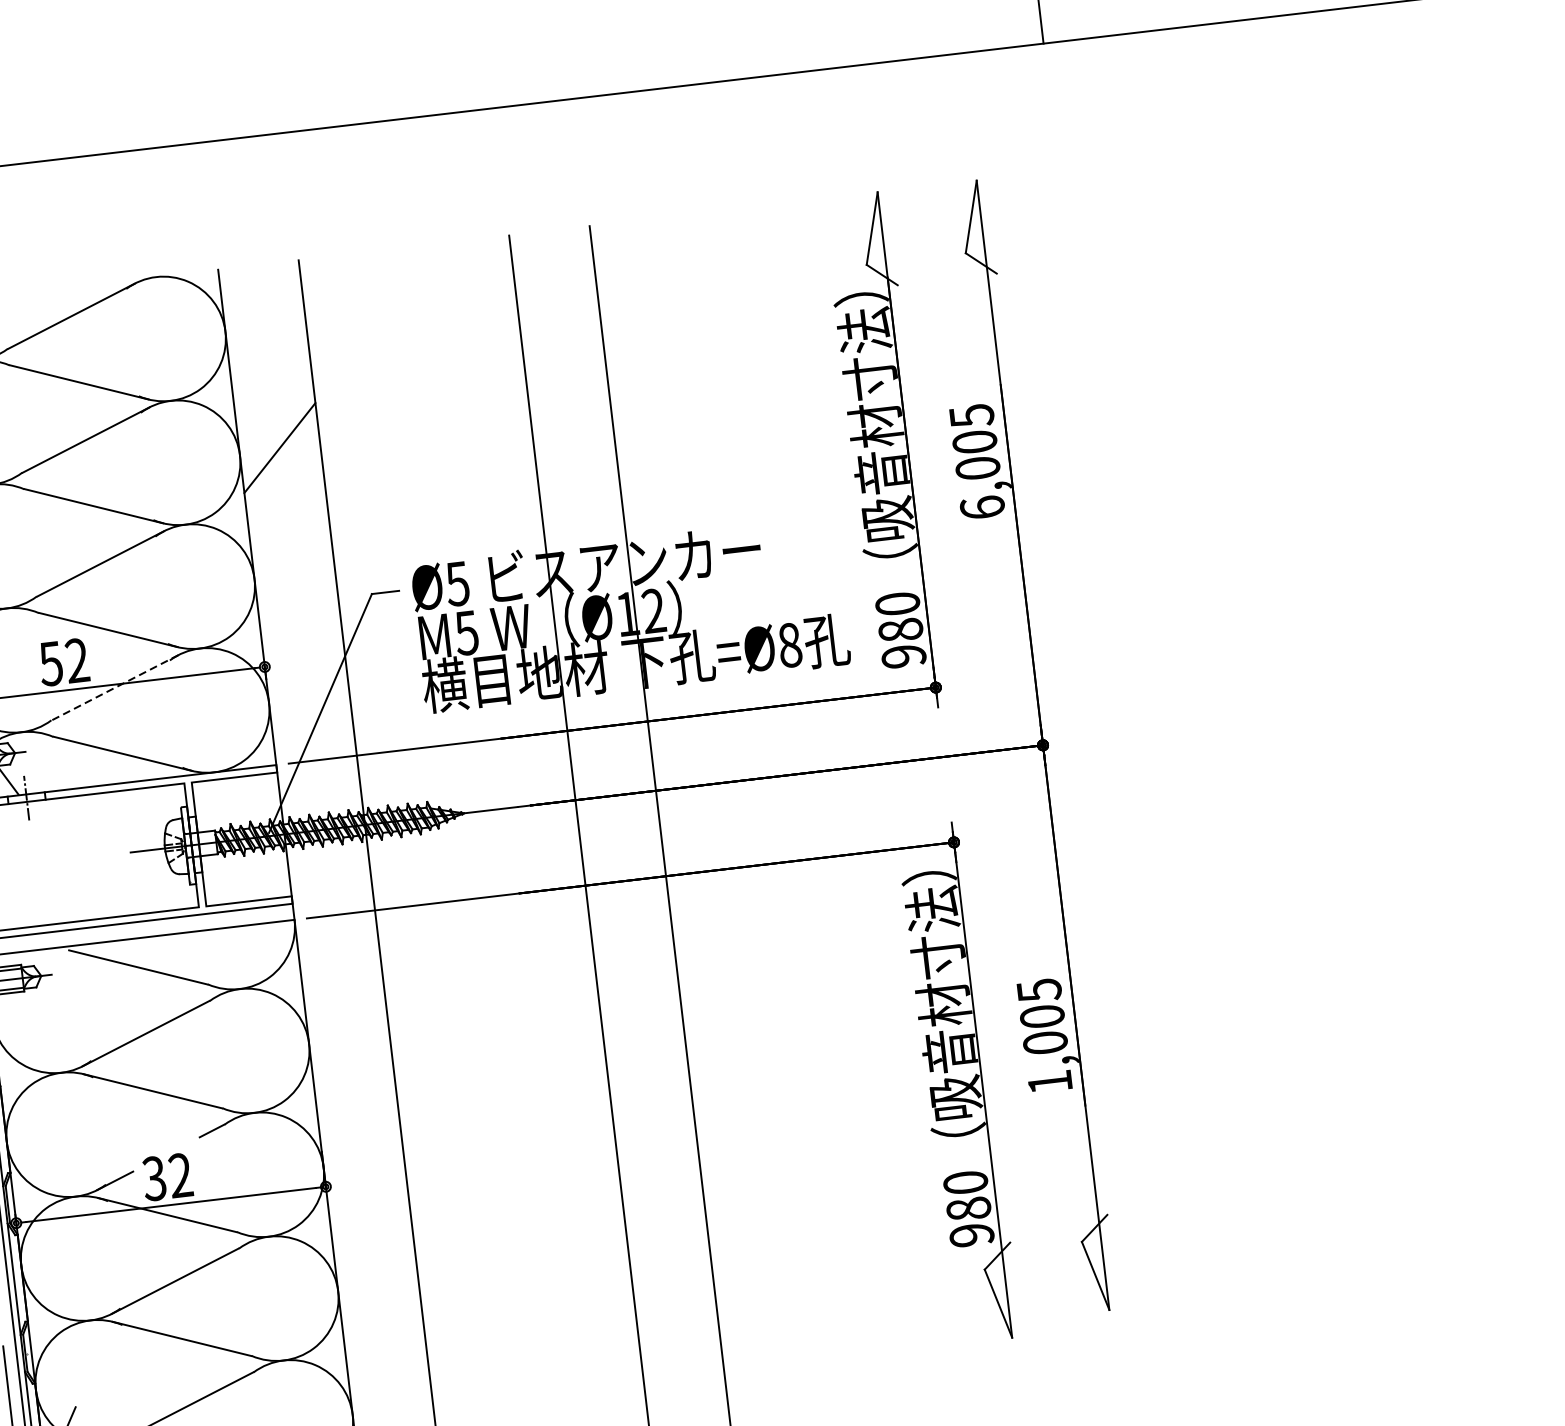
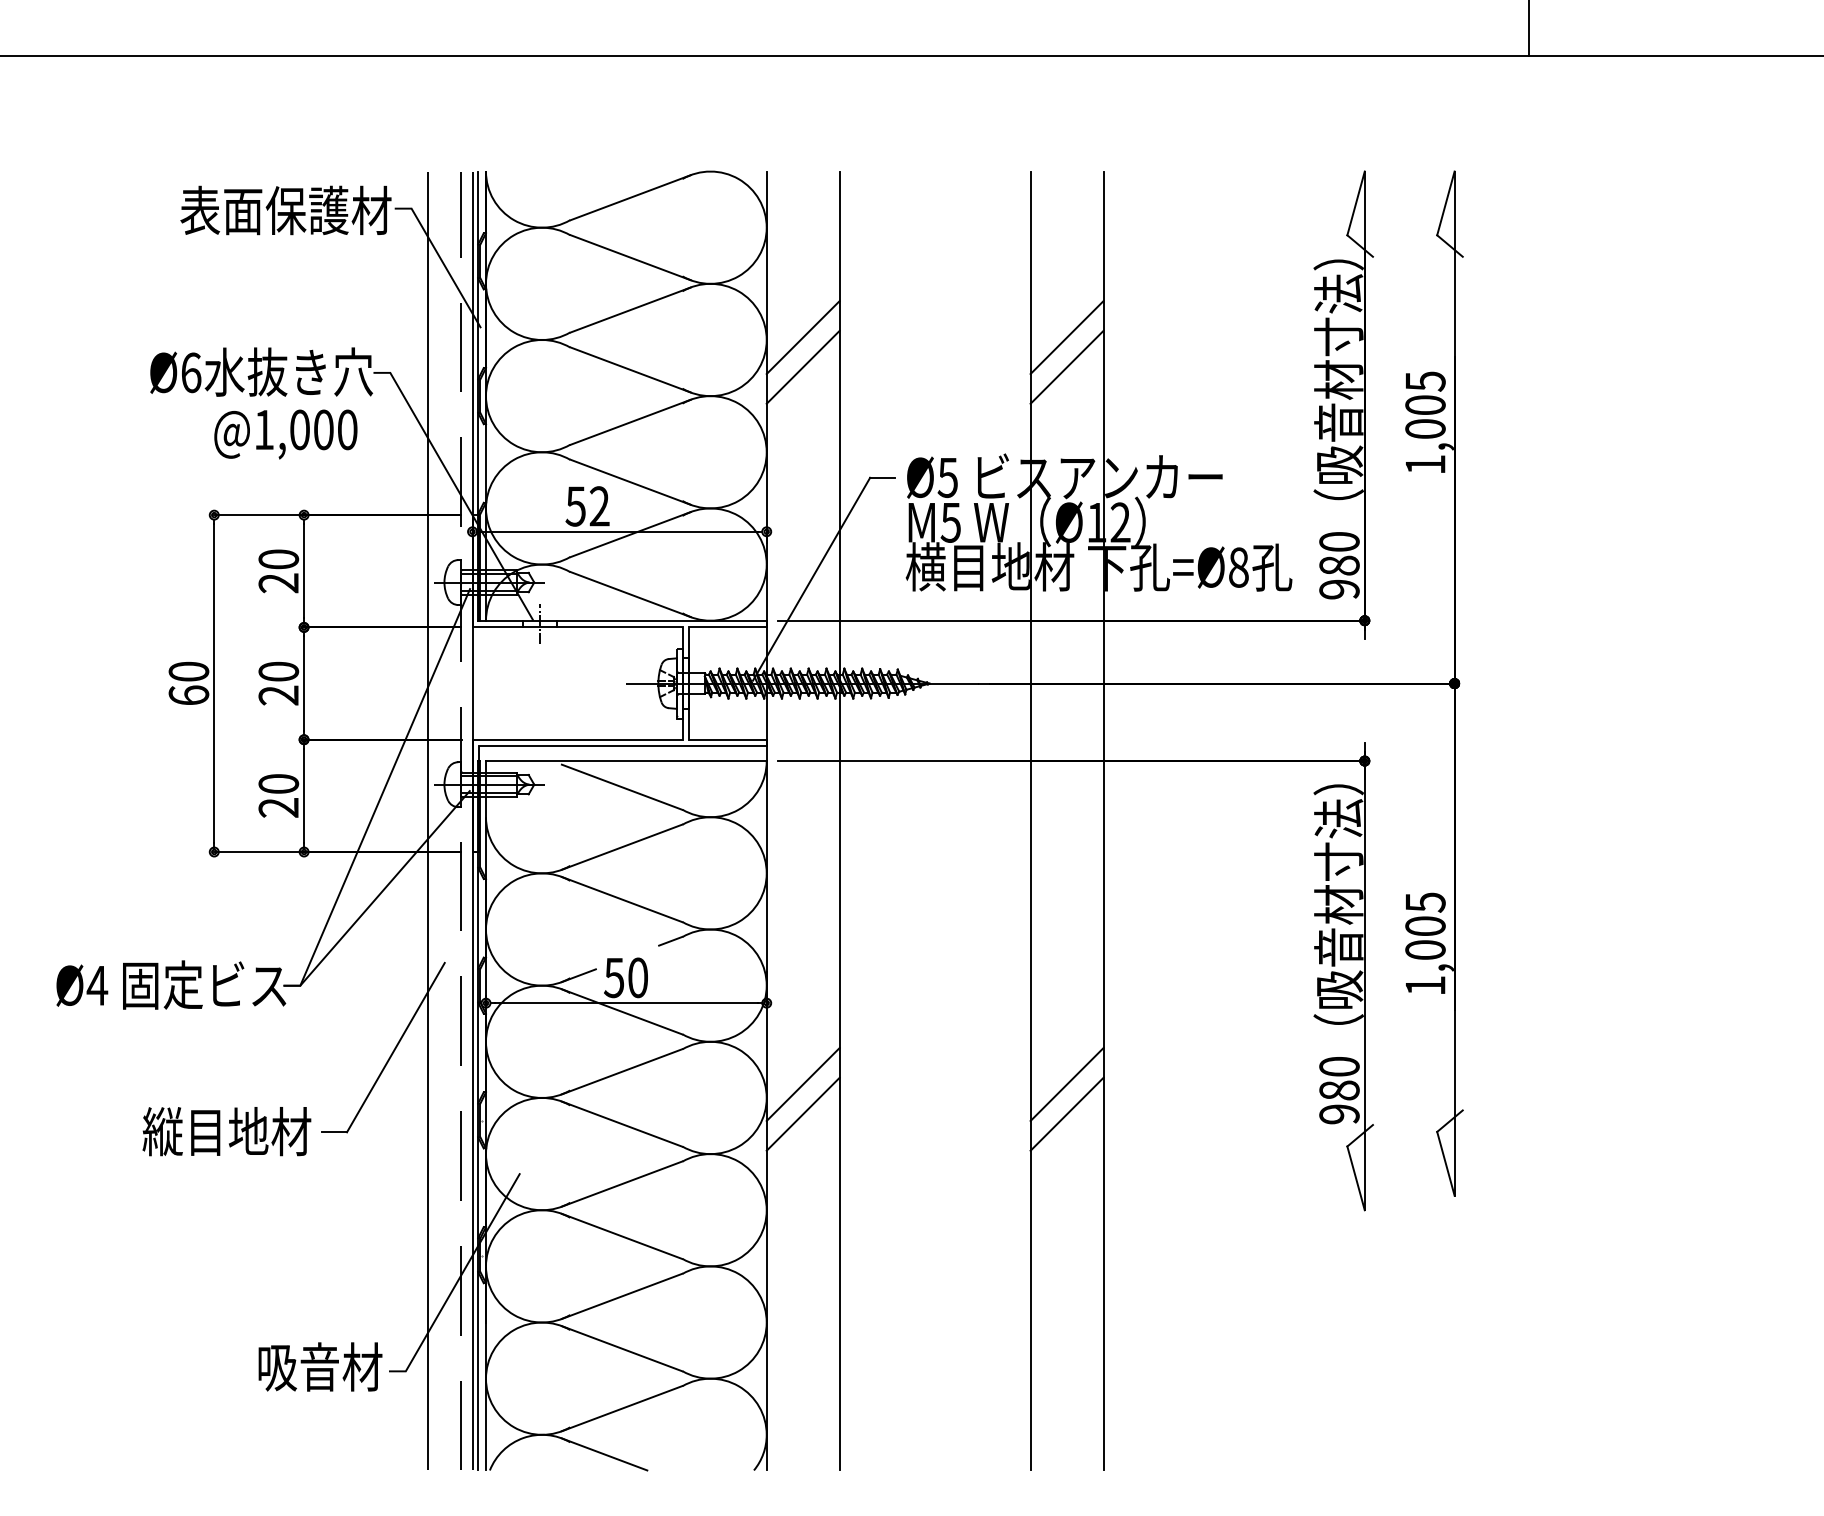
line: (570, 413) -> (1066, 337), added
line: (573, 445) -> (1066, 366), added
line: (282, 480) -> (802, 366), added
text: (982, 507) -> (1425, 464), 6,005 -> 1,005
line: (114, 687) -> (630, 534), dashed -> solid
text: (166, 1176) -> (625, 977), 32 -> 50
line: (666, 1236) -> (1066, 1083), added
line: (670, 1269) -> (1066, 1113), added
line: (375, 1270) -> (802, 1083), added
line: (379, 1303) -> (802, 1113), added

